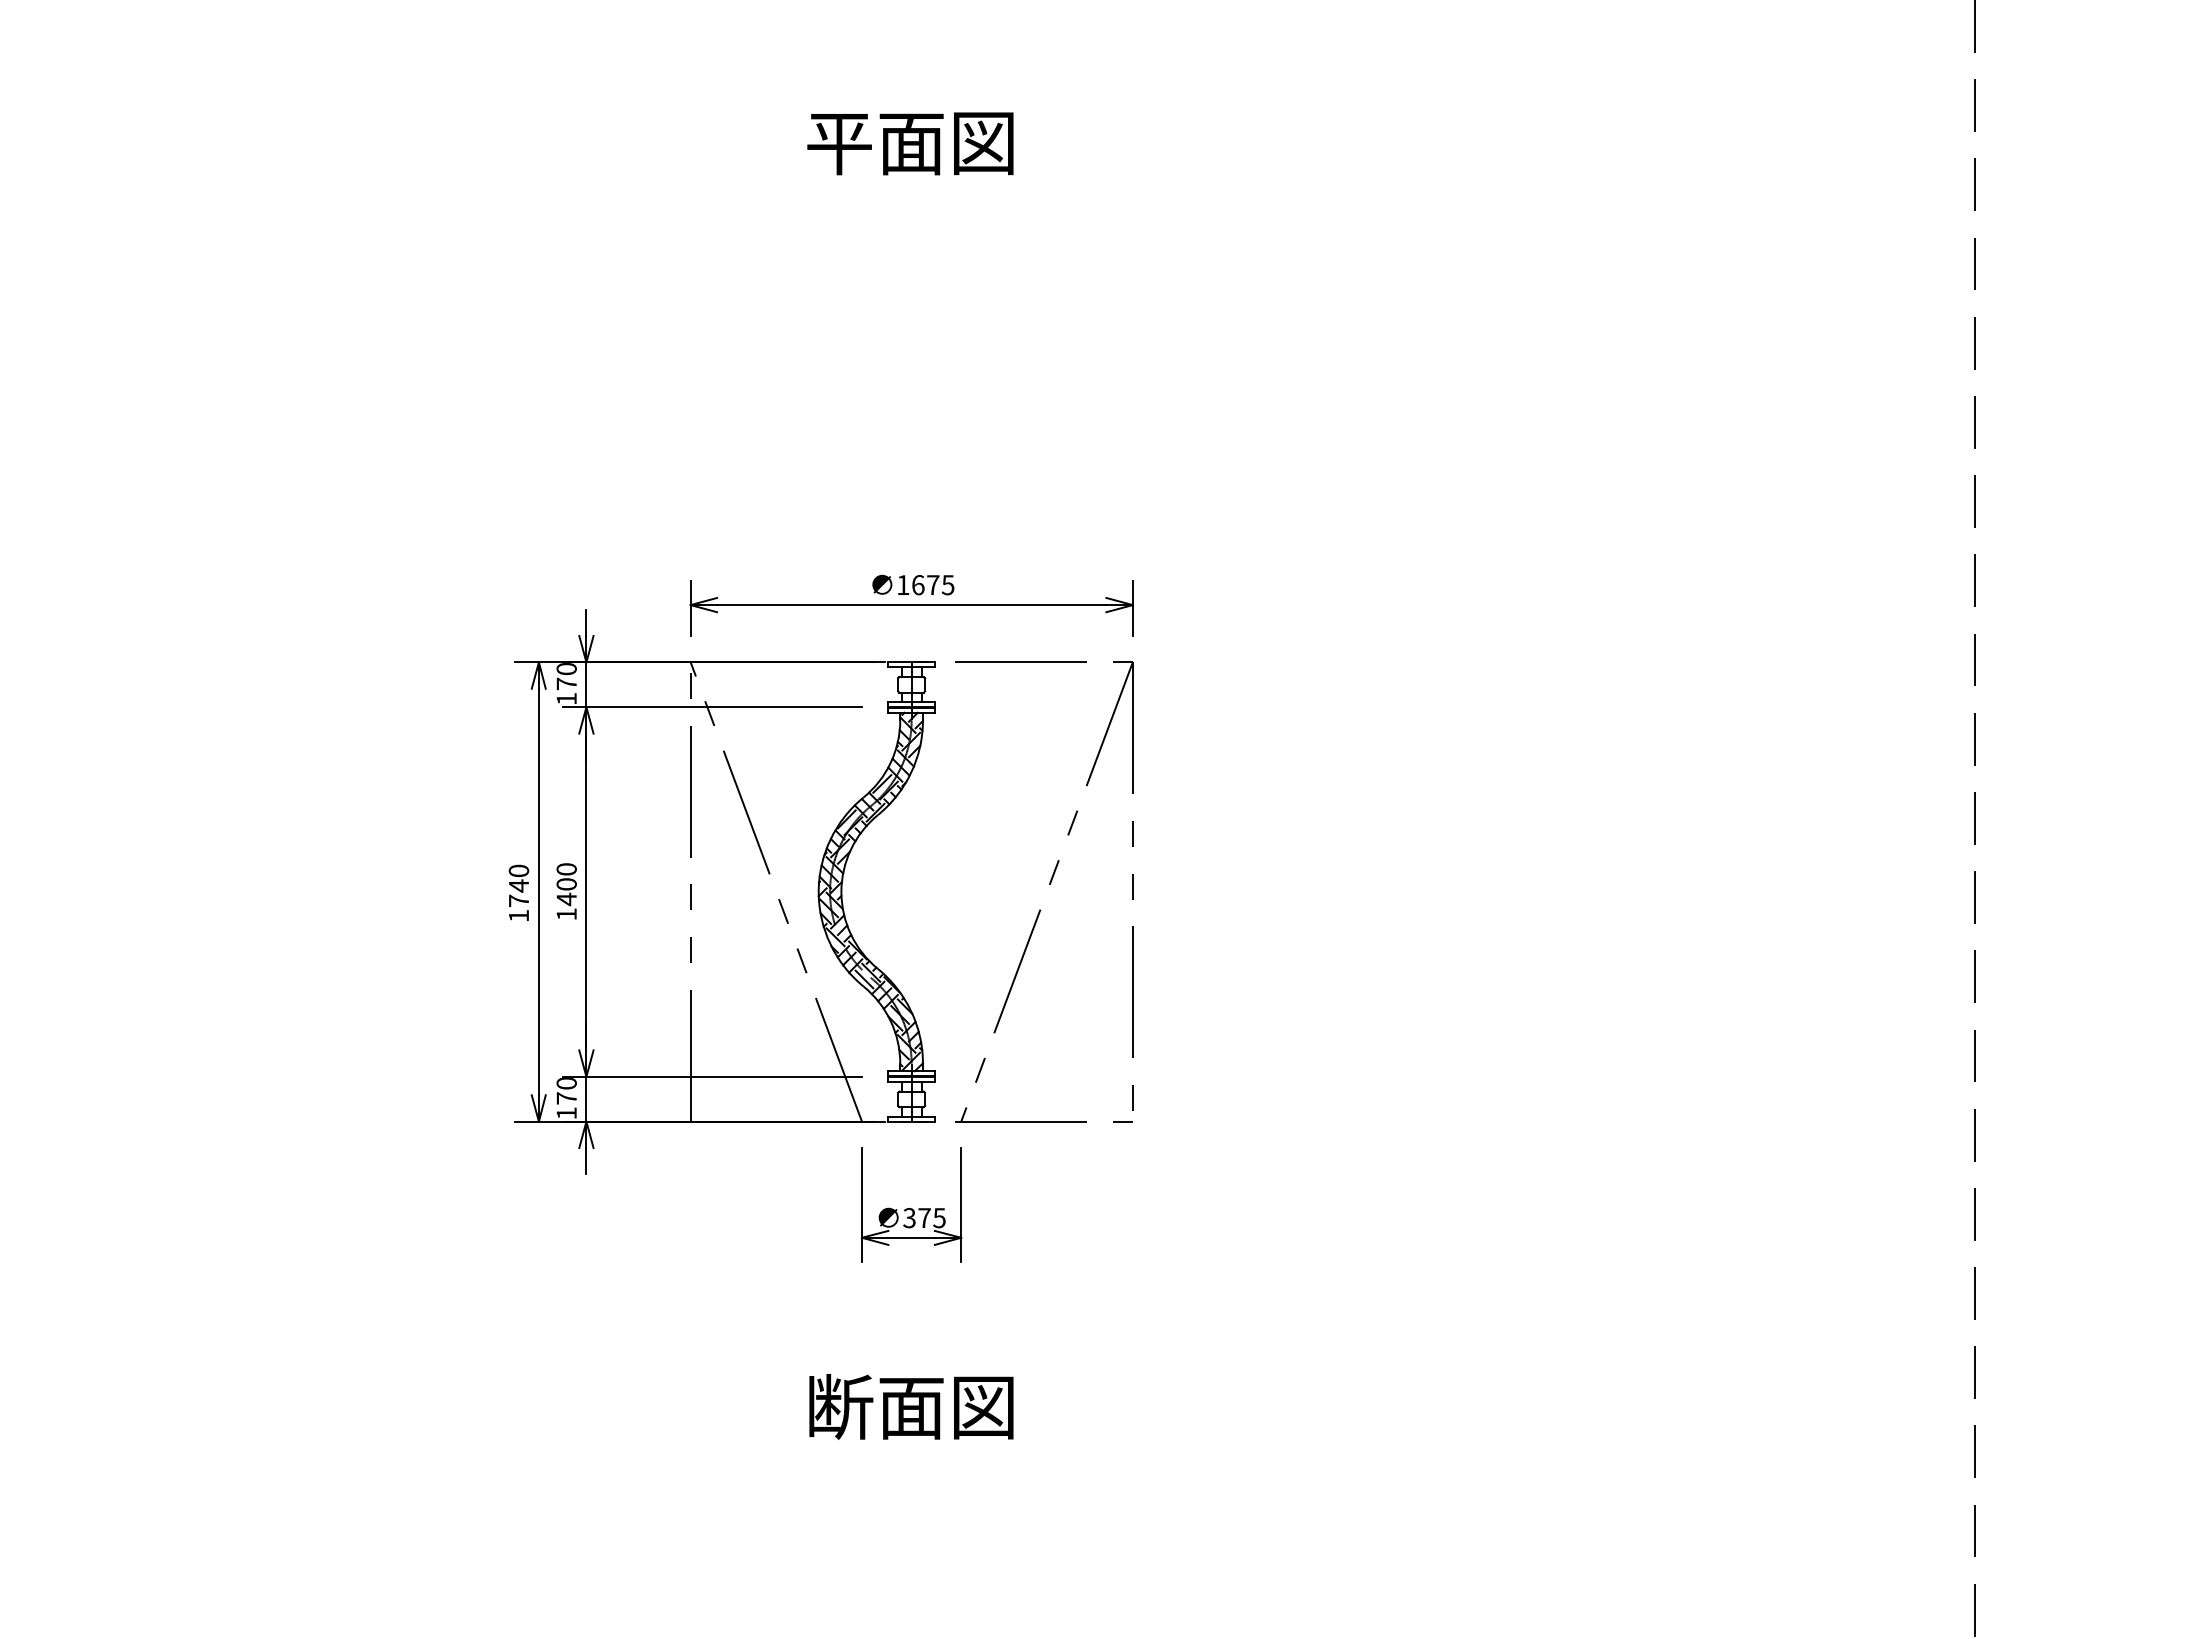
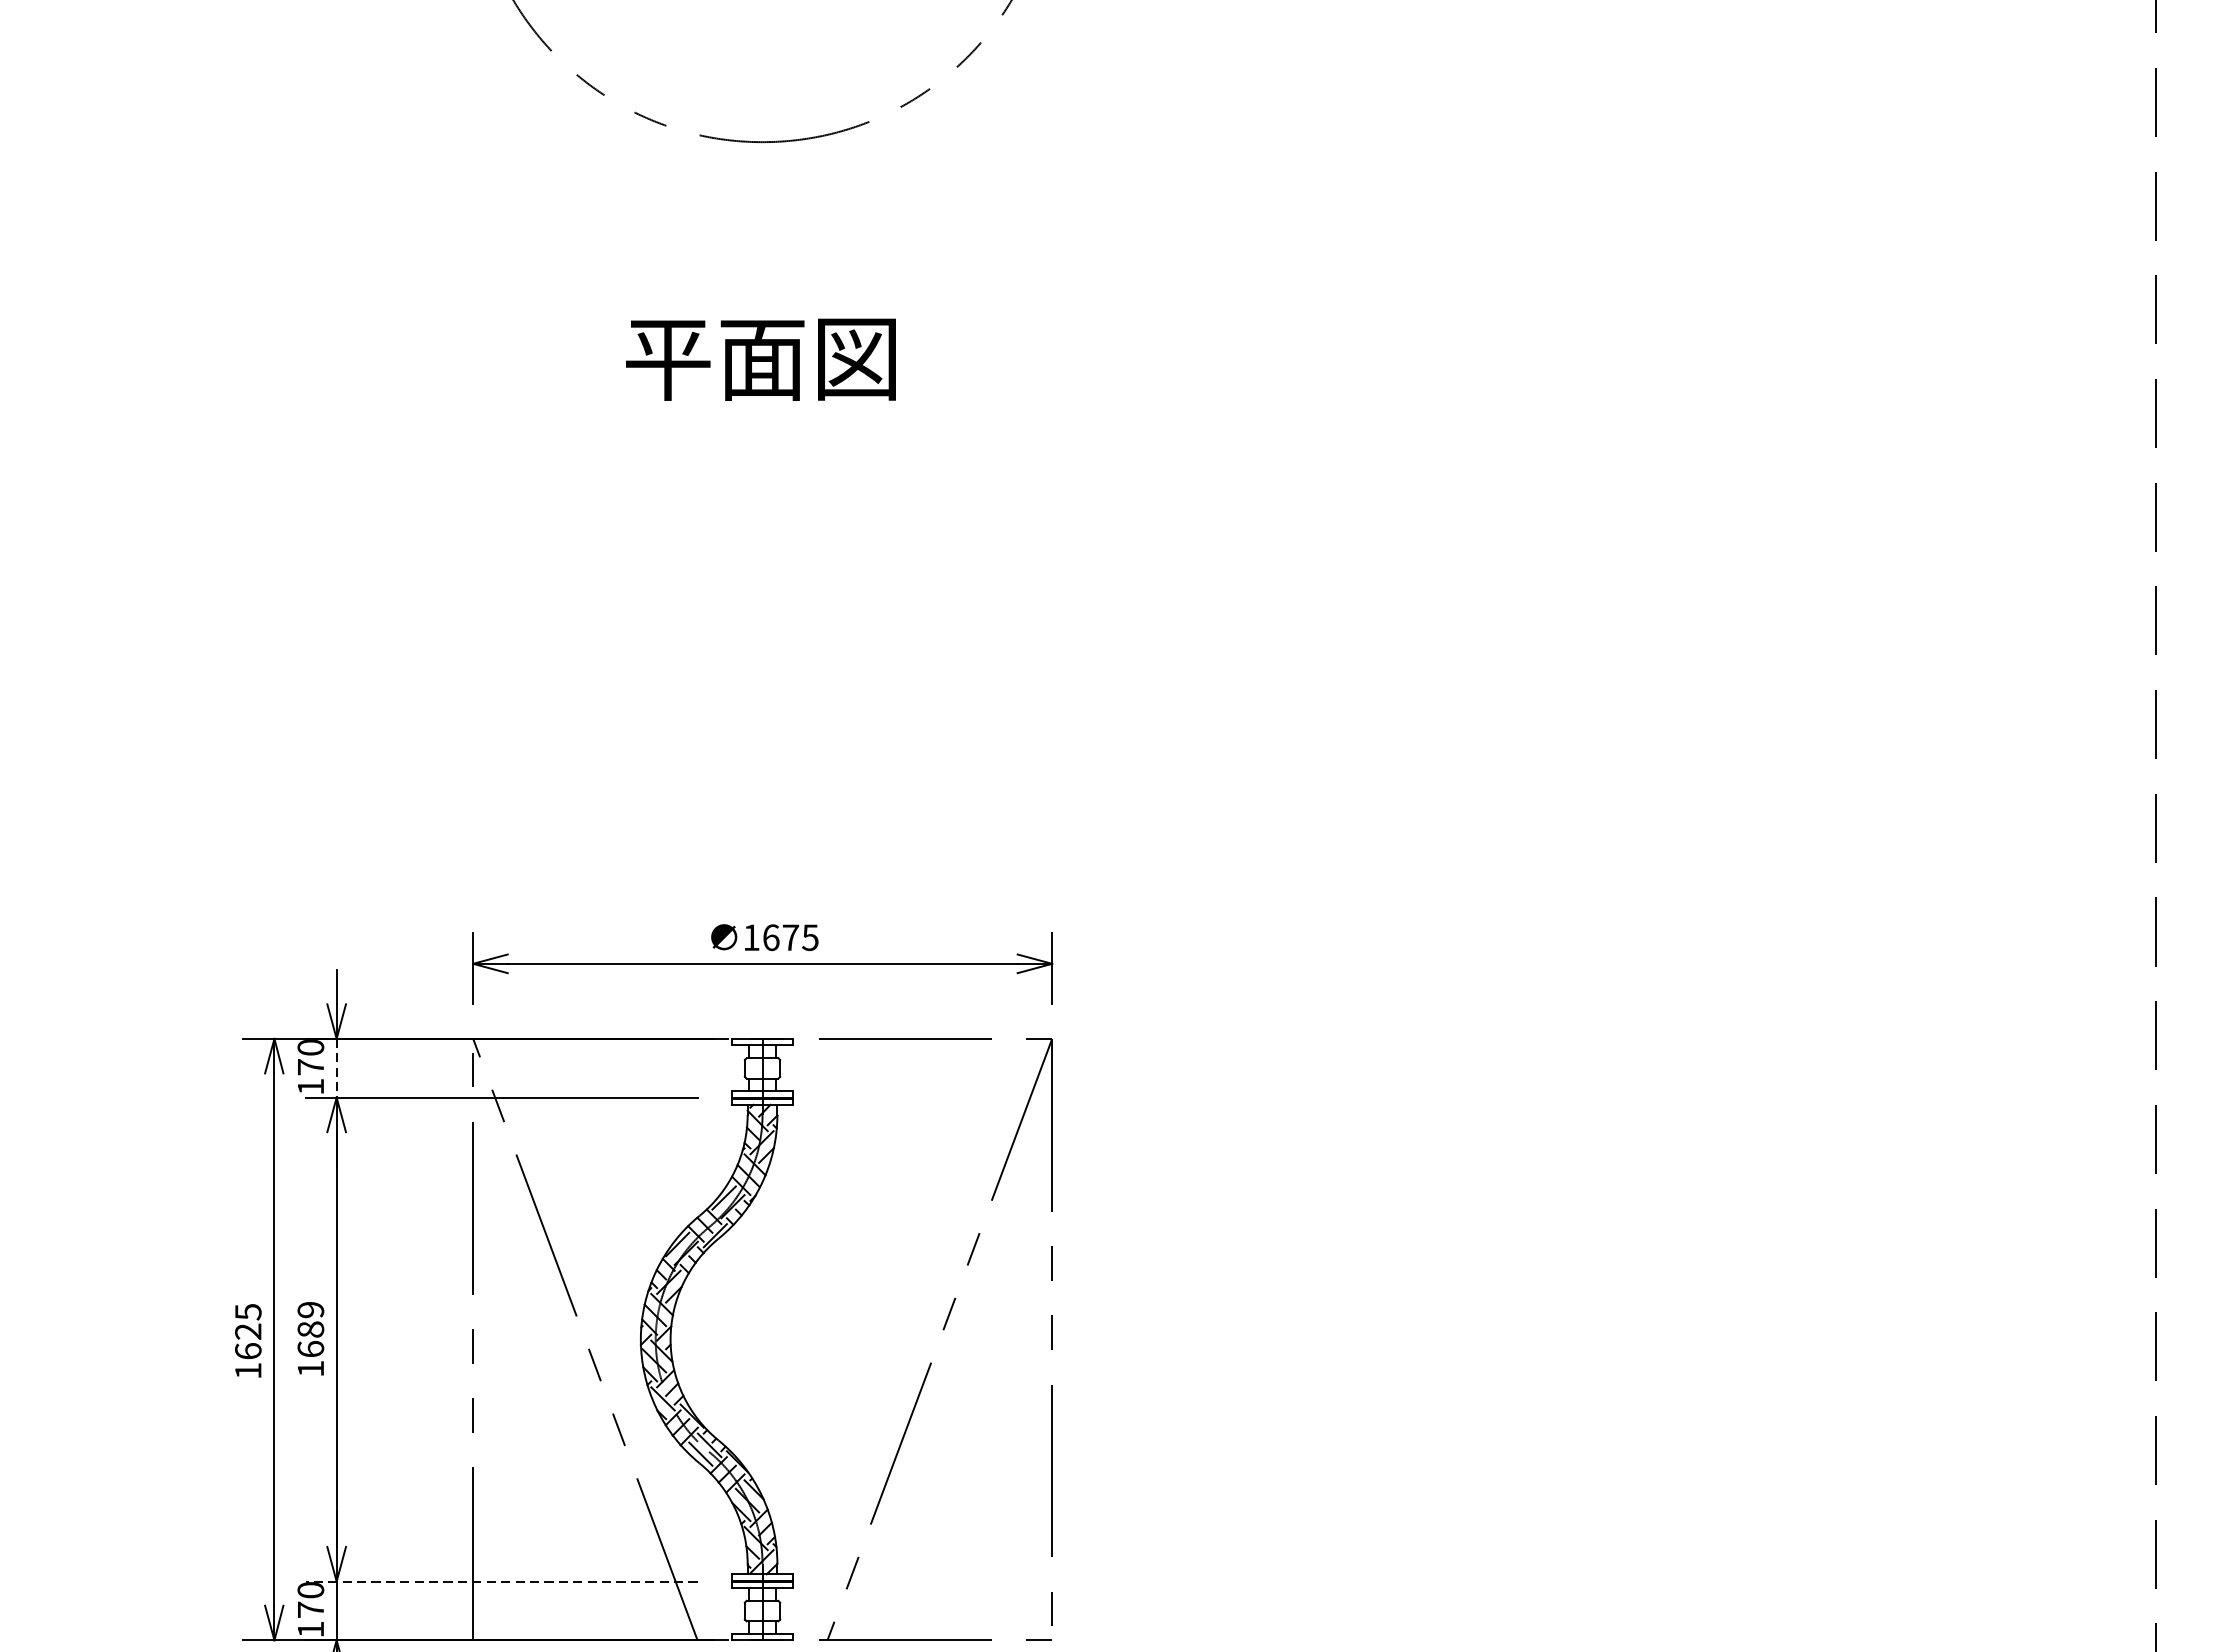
line: (586, 685) -> (336, 1069), solid -> dashed
text: (566, 884) -> (310, 1329), 1400 -> 1689
text: (518, 885) -> (247, 1331), 1740 -> 1625
line: (712, 1076) -> (501, 1581), solid -> dashed

